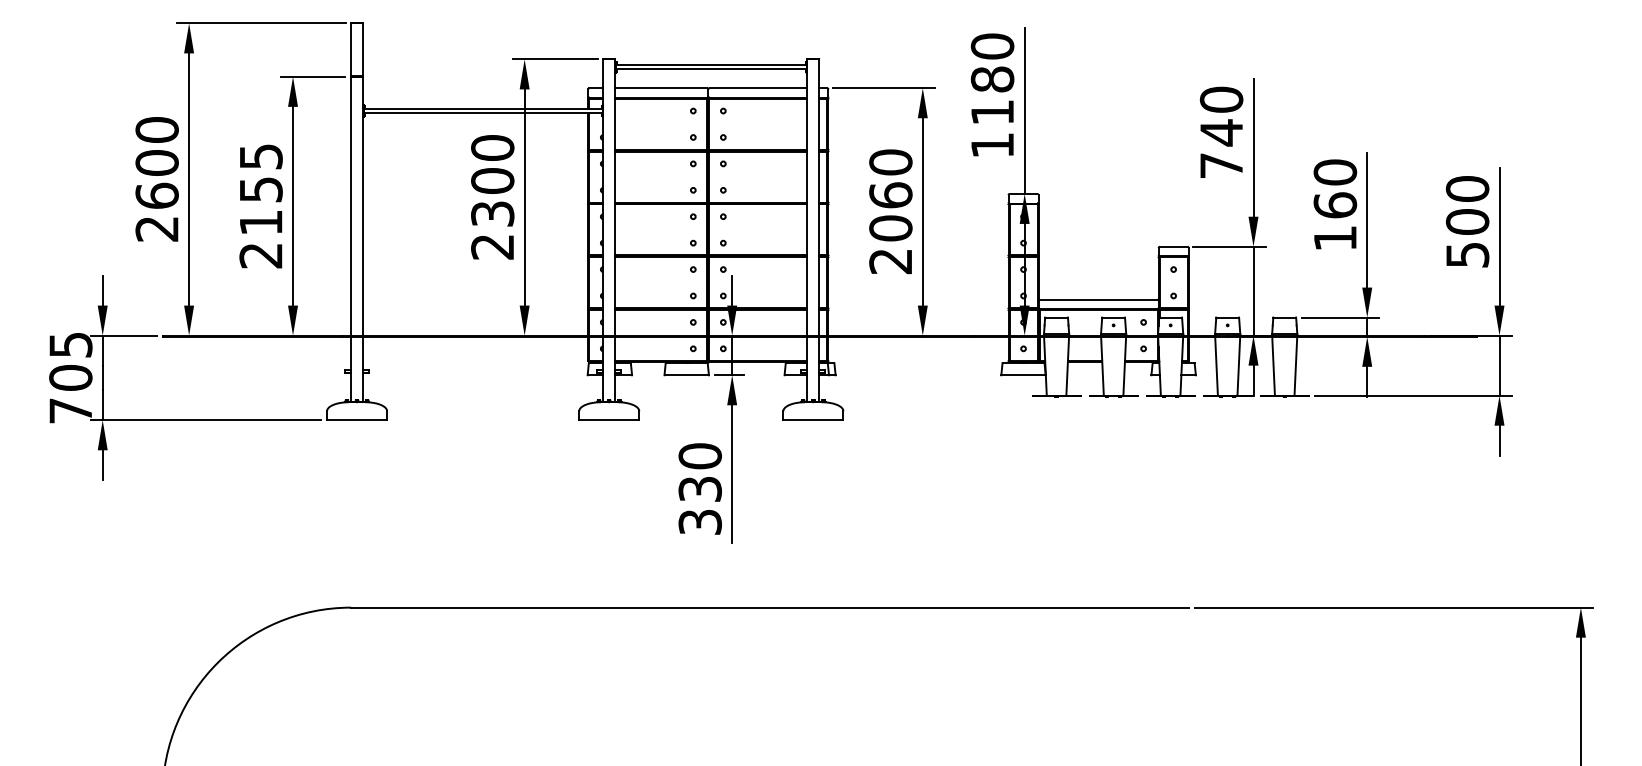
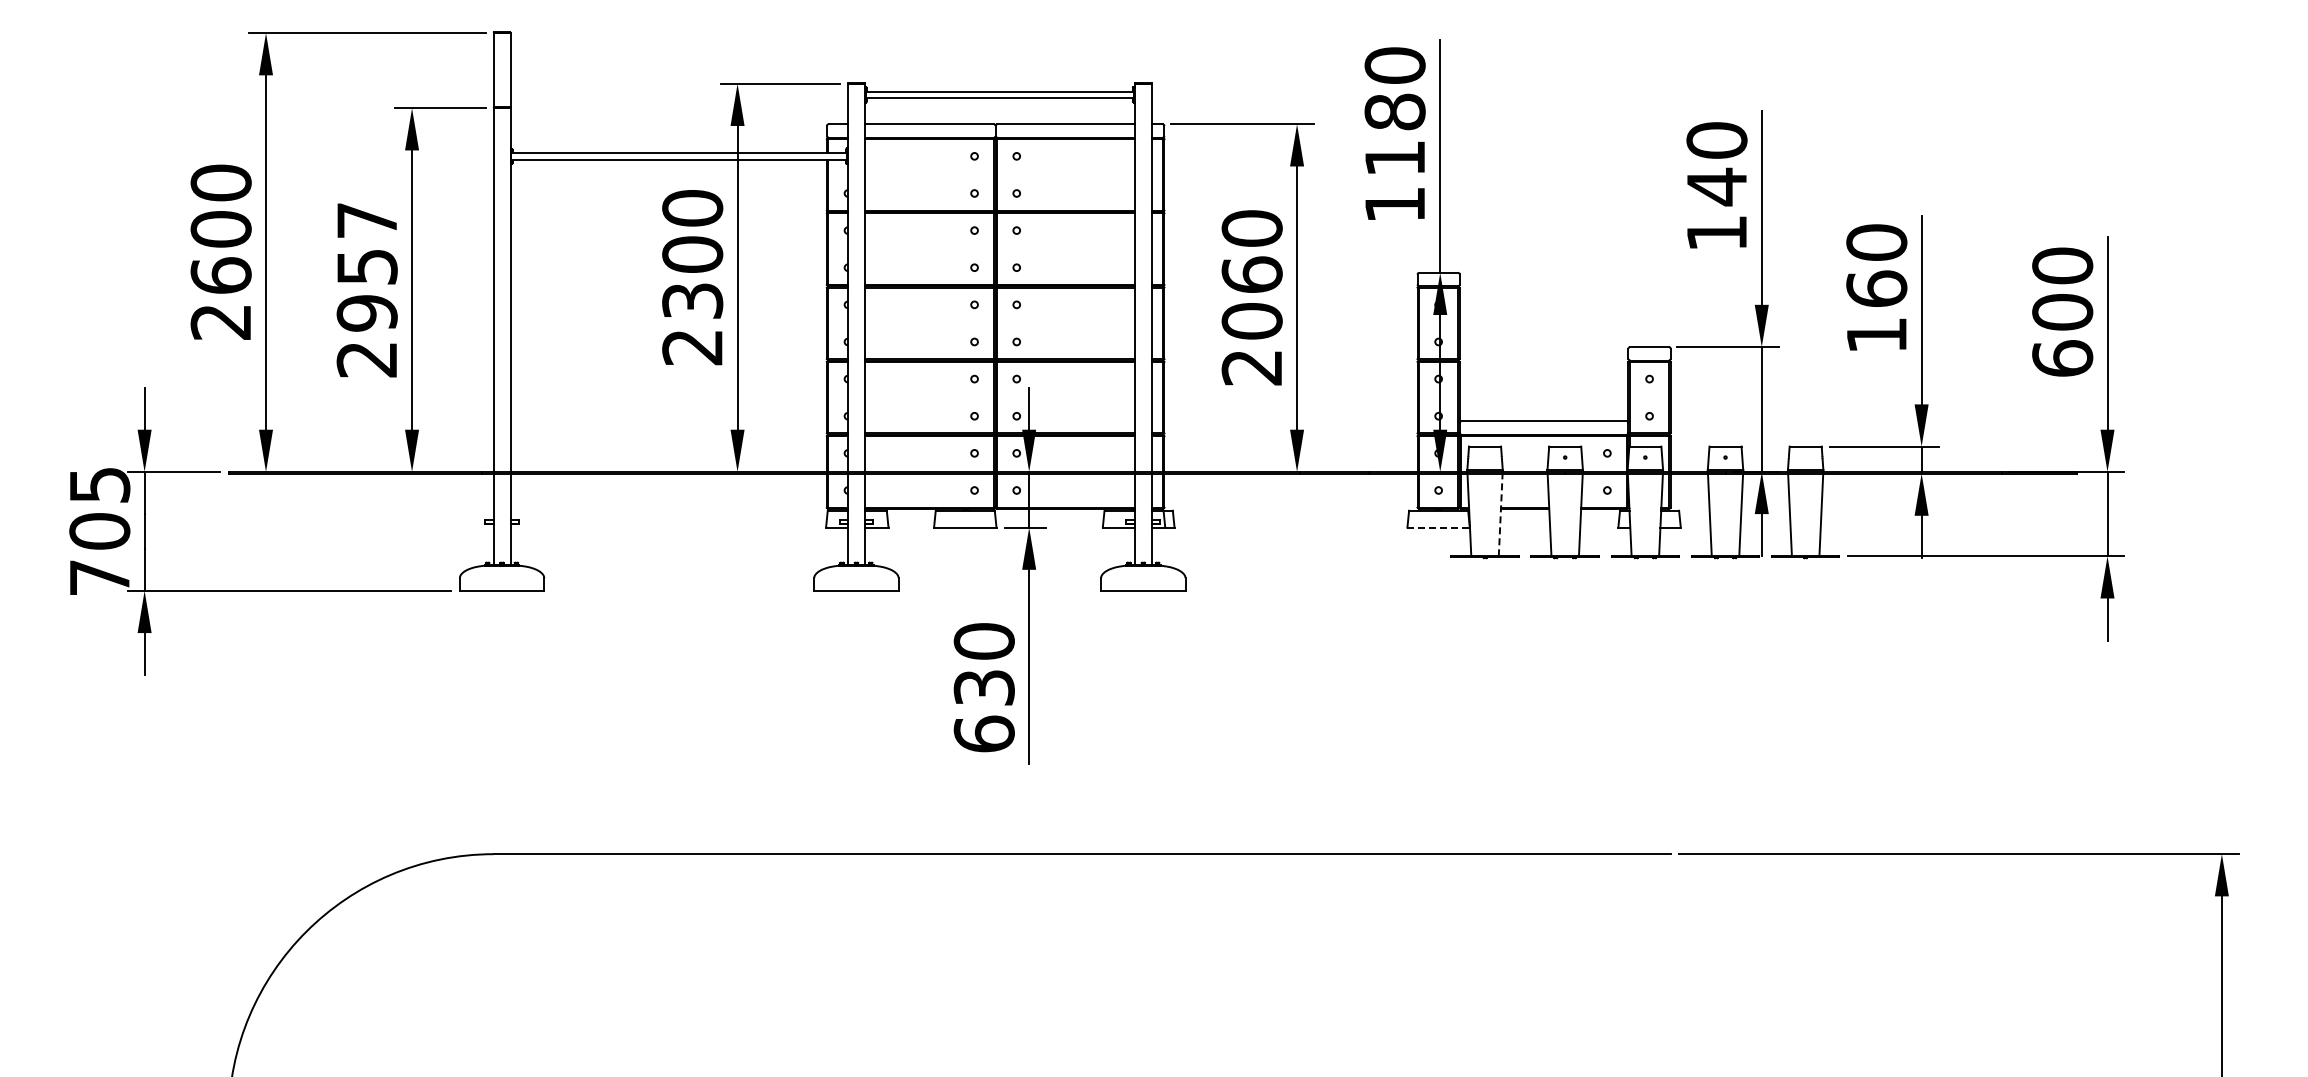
text: (1221, 165) -> (1716, 233), 740 -> 140
text: (260, 190) -> (366, 267), 2155 -> 2957
text: (1467, 254) -> (2062, 358), 500 -> 600
line: (1067, 365) -> (1500, 514), solid -> dashed
line: (1024, 375) -> (1439, 527), solid -> dashed
text: (699, 521) -> (983, 733), 330 -> 630

